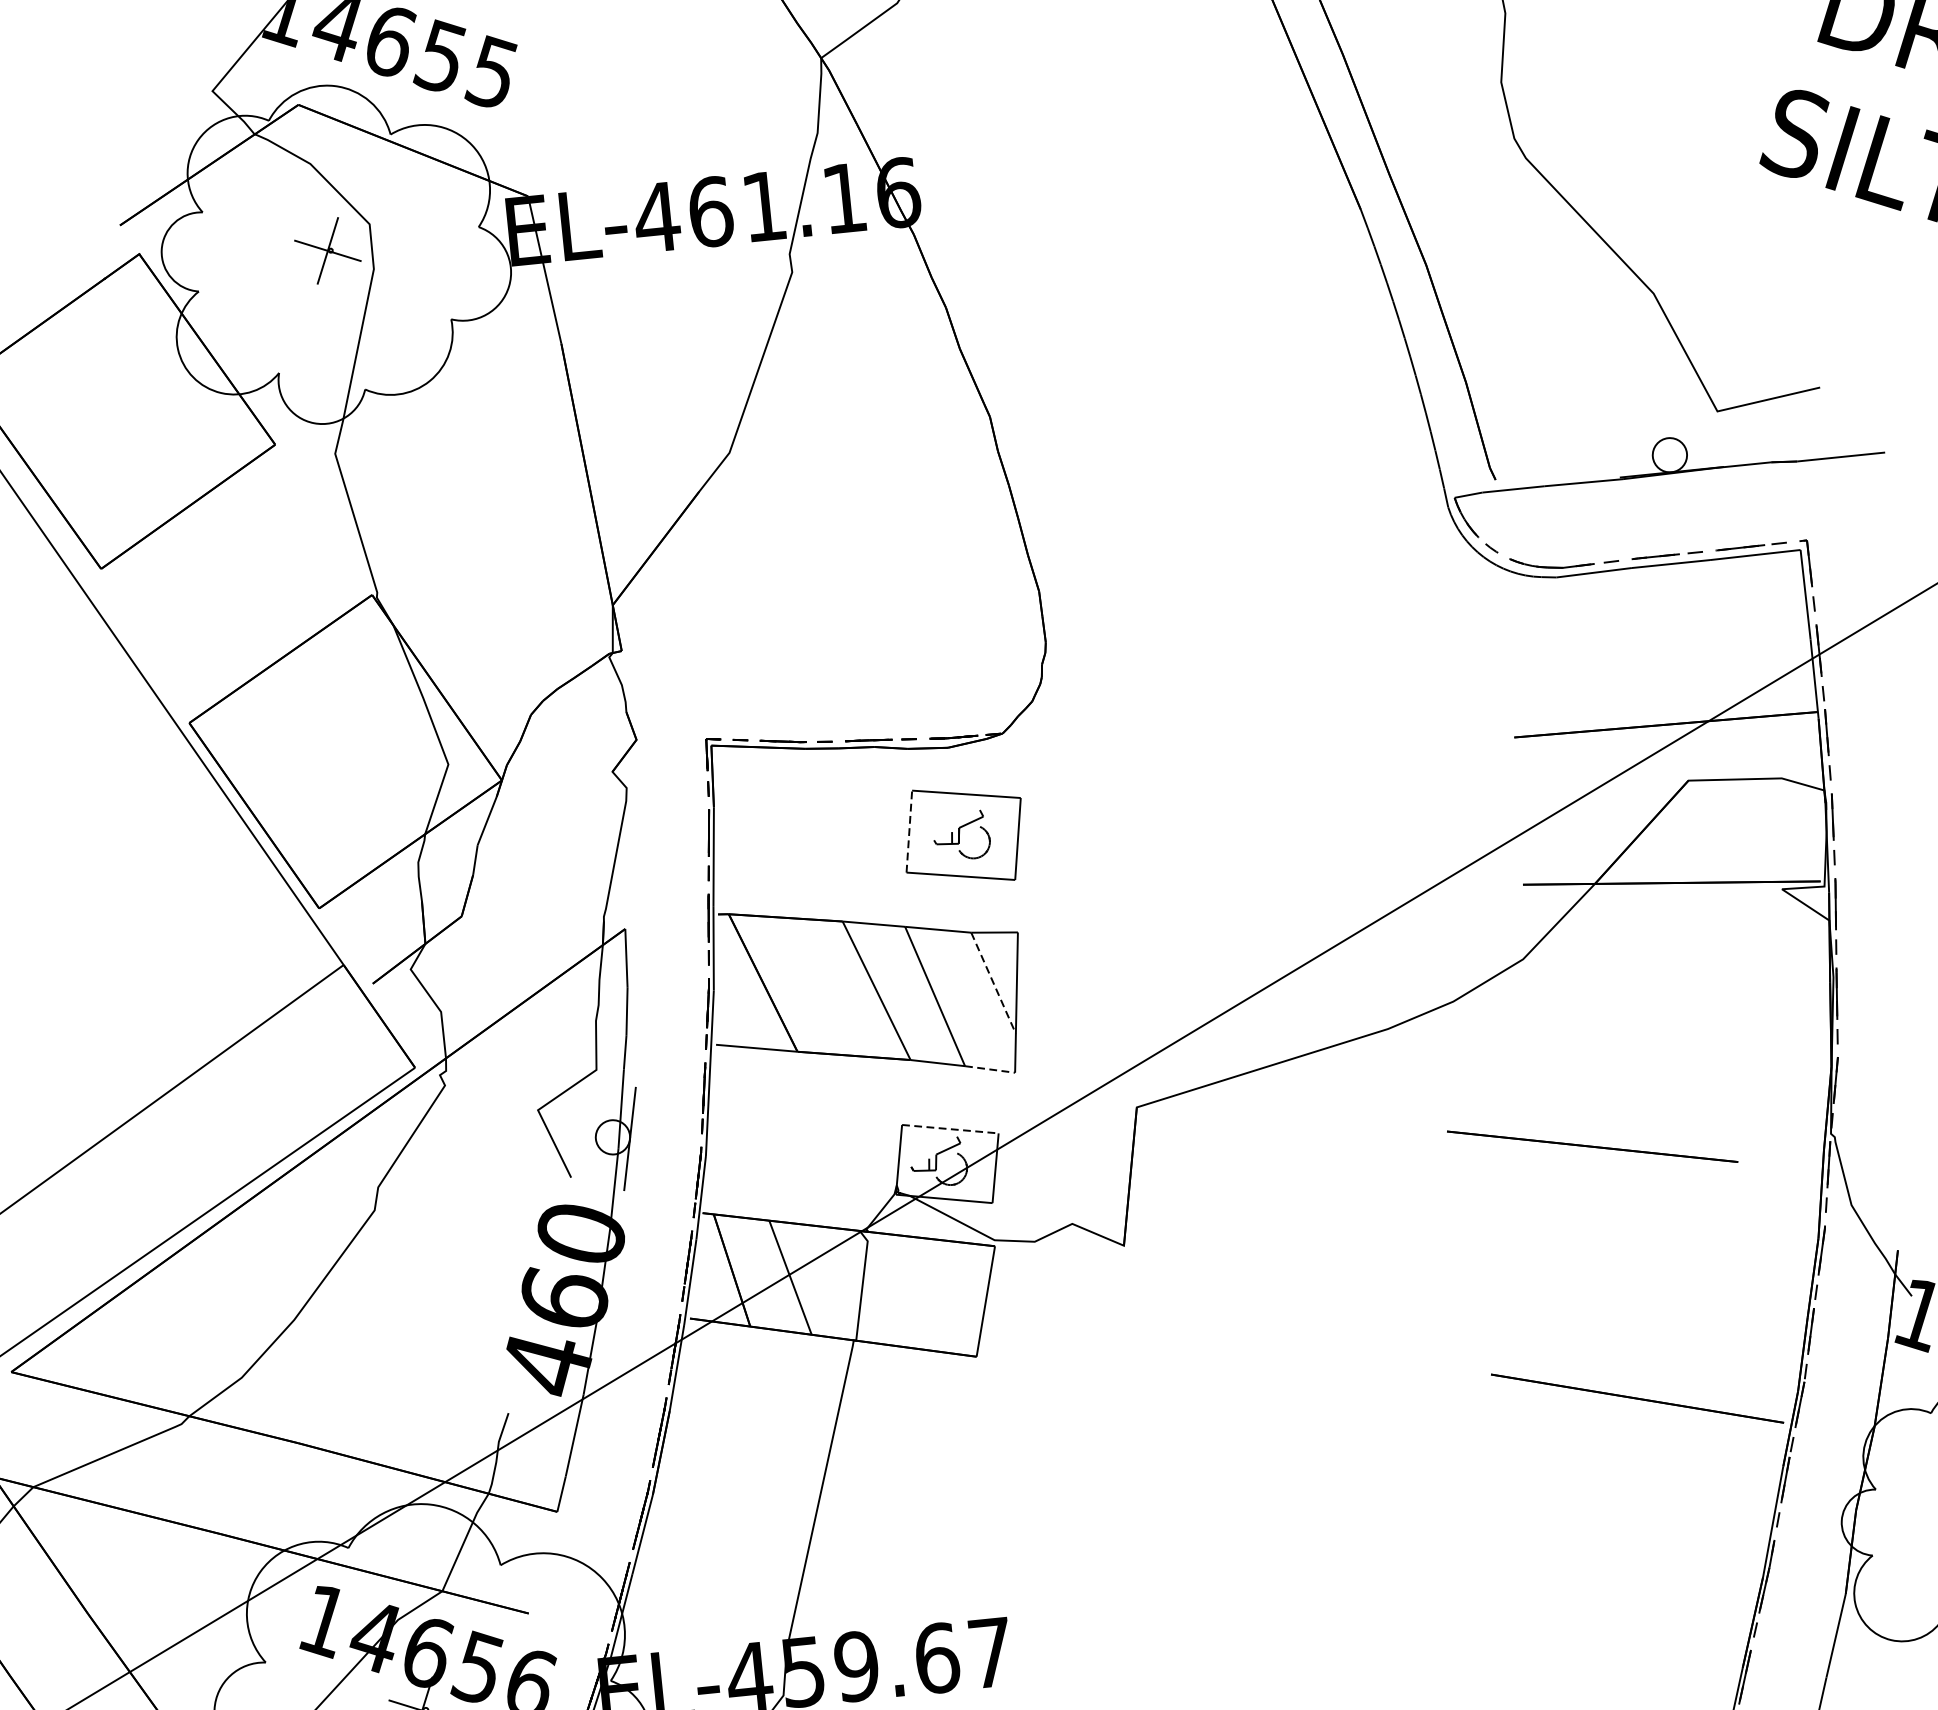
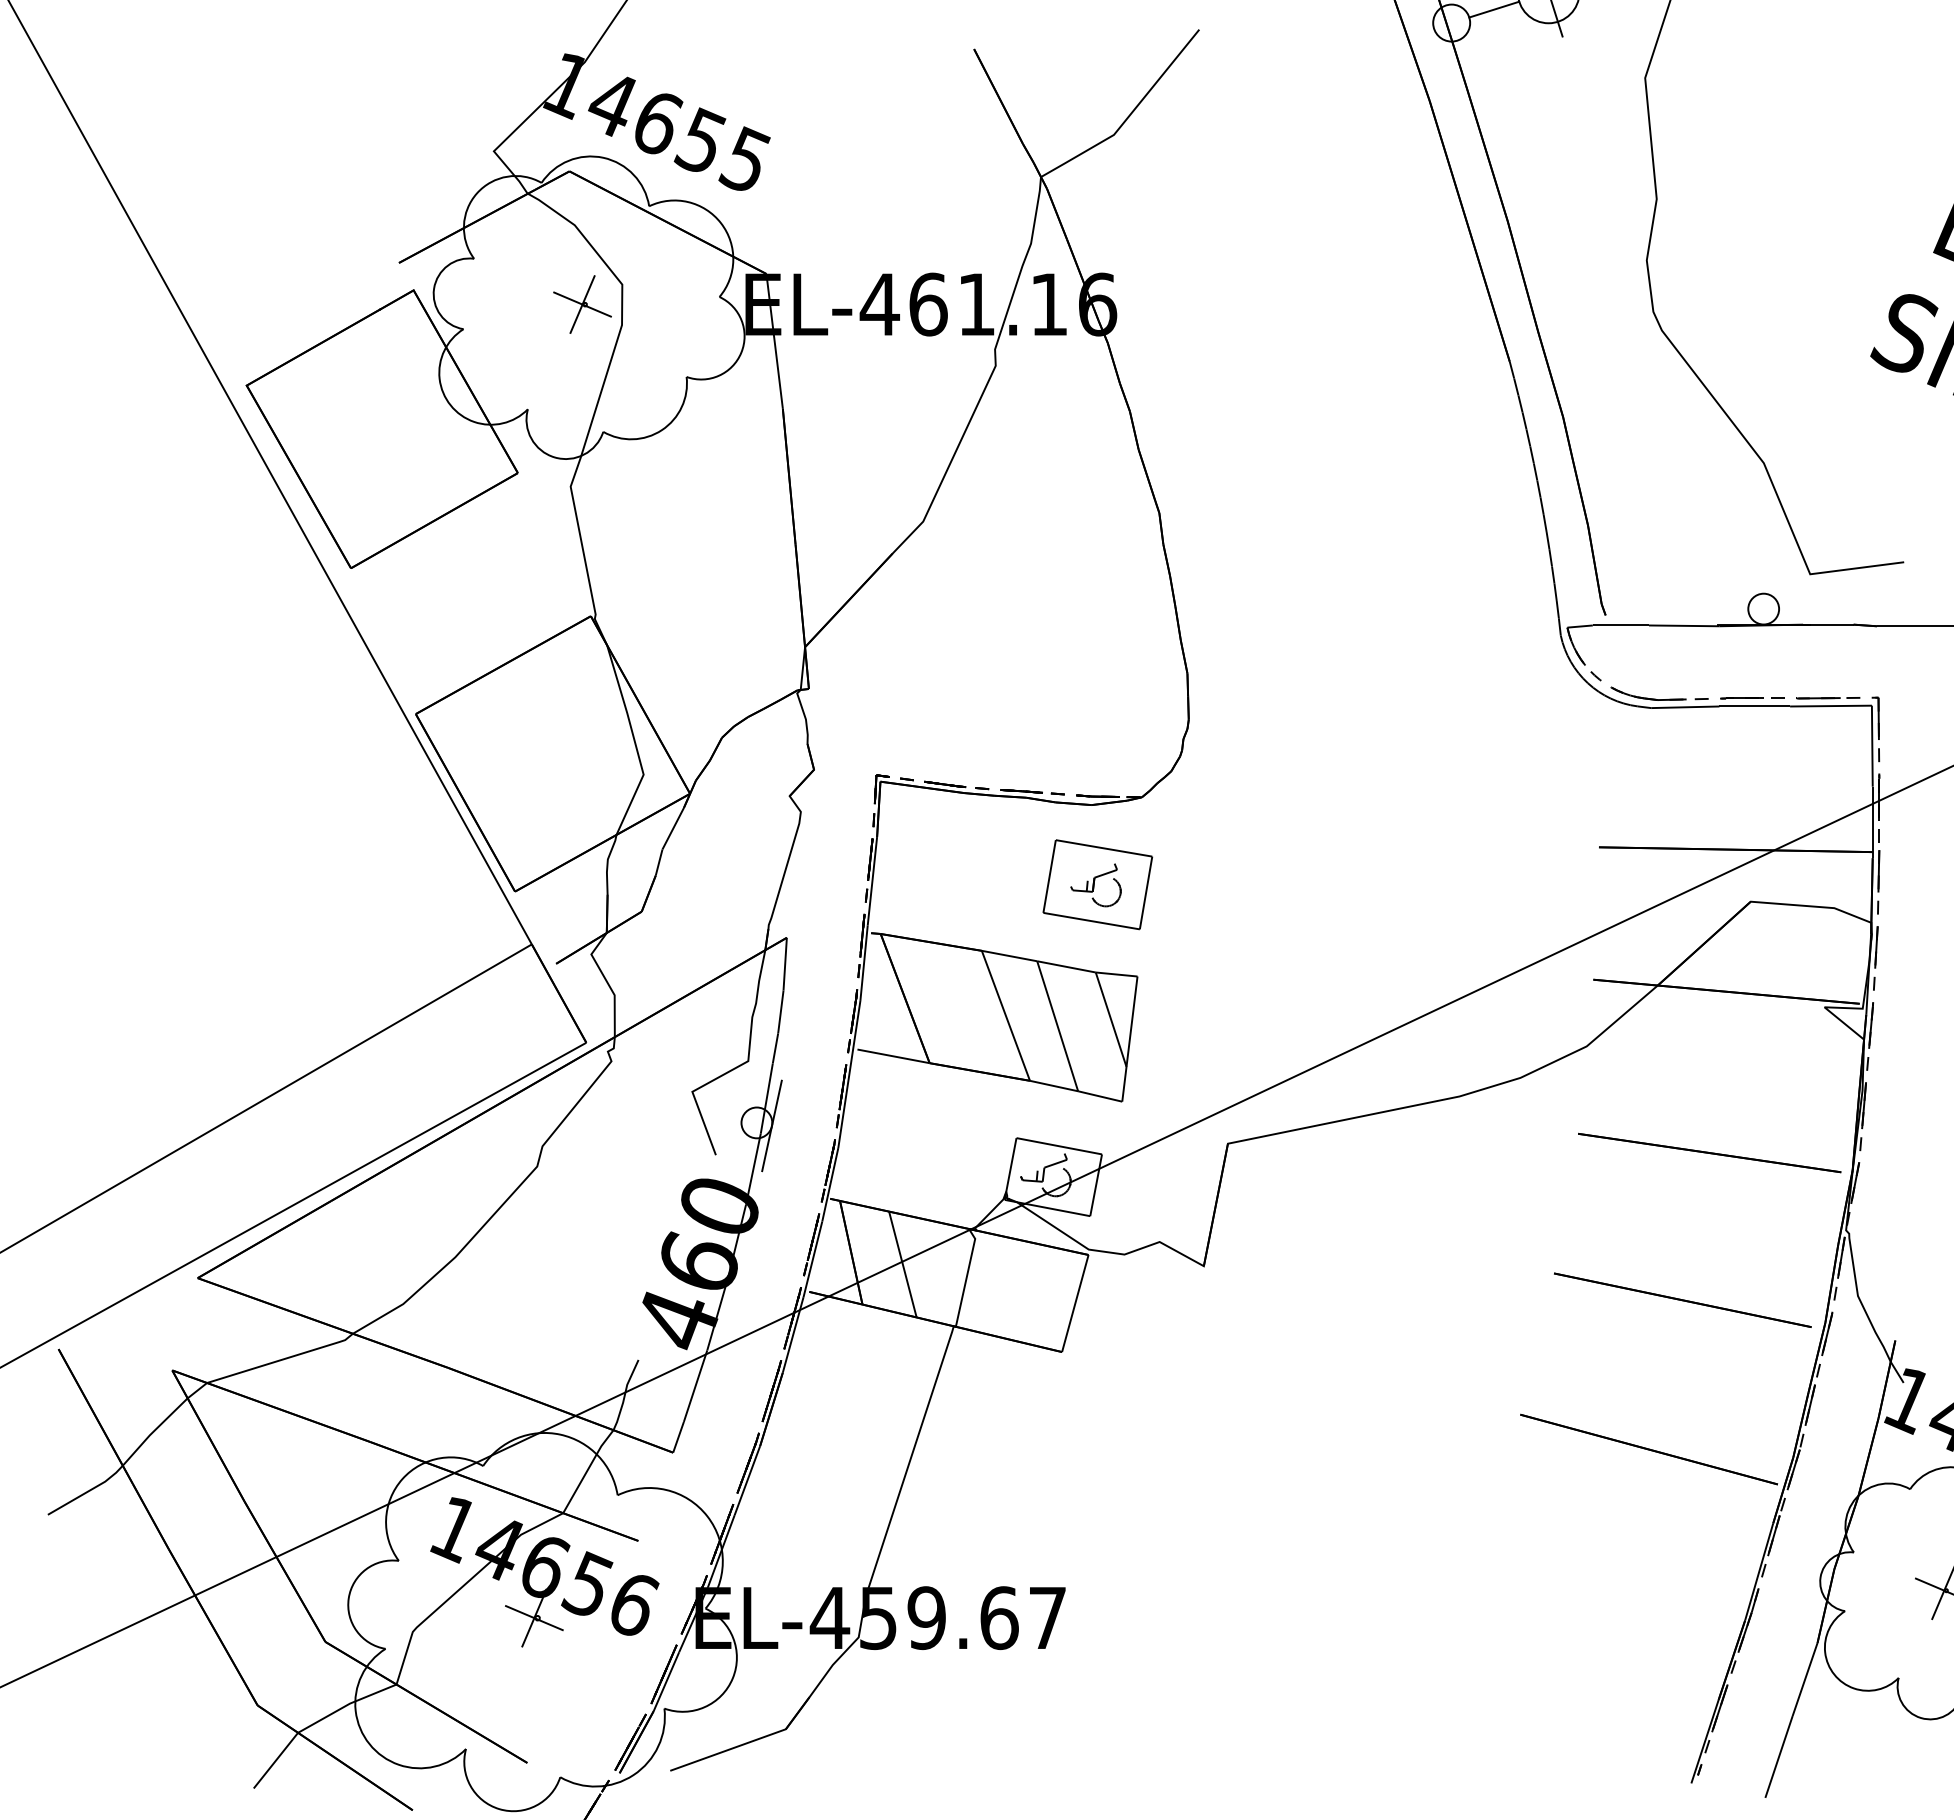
line: (909, 831) -> (1049, 876), dashed -> solid
line: (993, 982) -> (1111, 1019), dashed -> solid
line: (1671, 1062) -> (1709, 1152), added
line: (990, 1069) -> (1100, 1096), dashed -> solid
line: (950, 1129) -> (1059, 1146), dashed -> solid
line: (1592, 1145) -> (1682, 1299), moved

